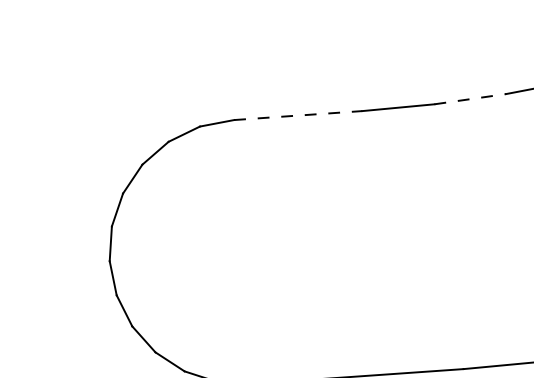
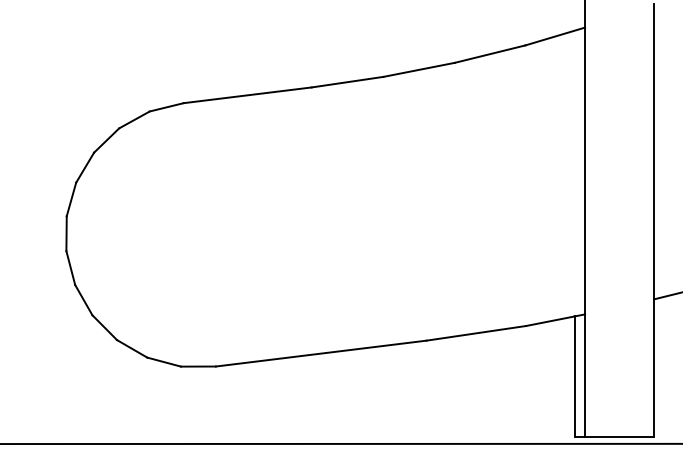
line: (470, 98) -> (419, 69), dashed -> solid
line: (299, 115) -> (248, 95), dashed -> solid

